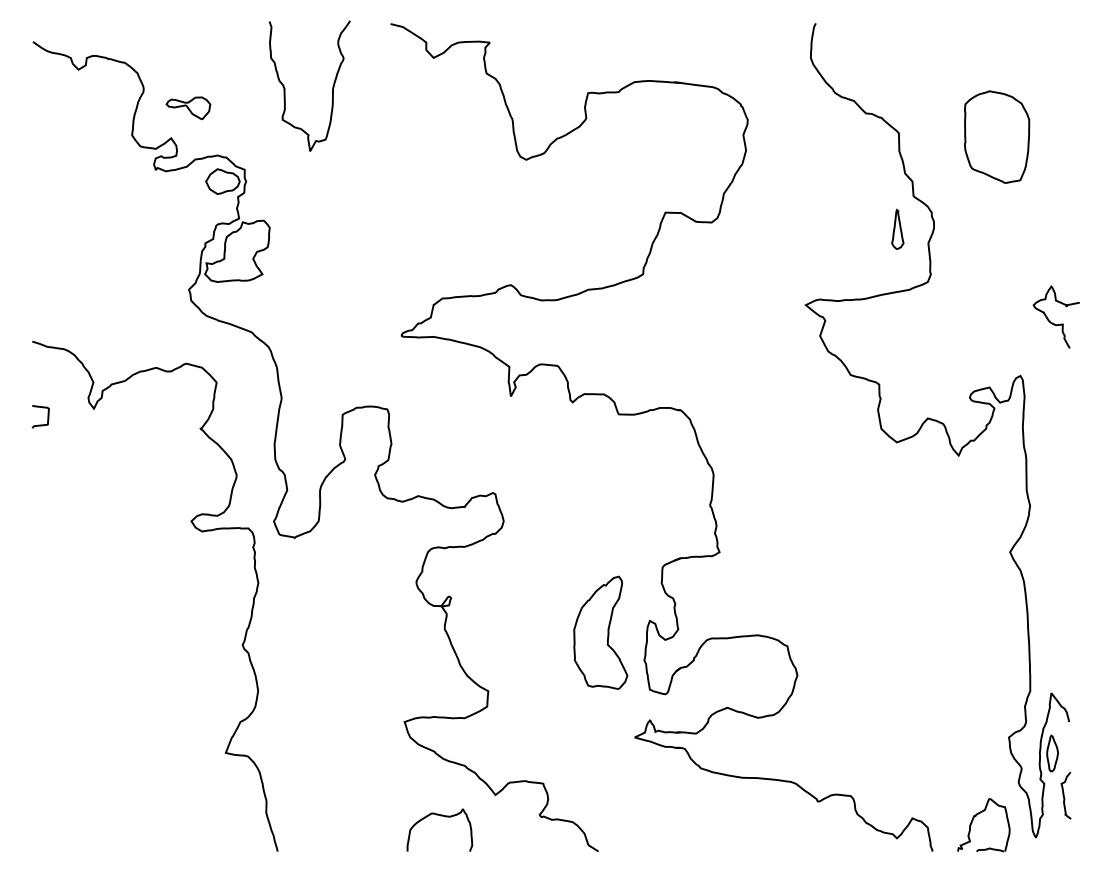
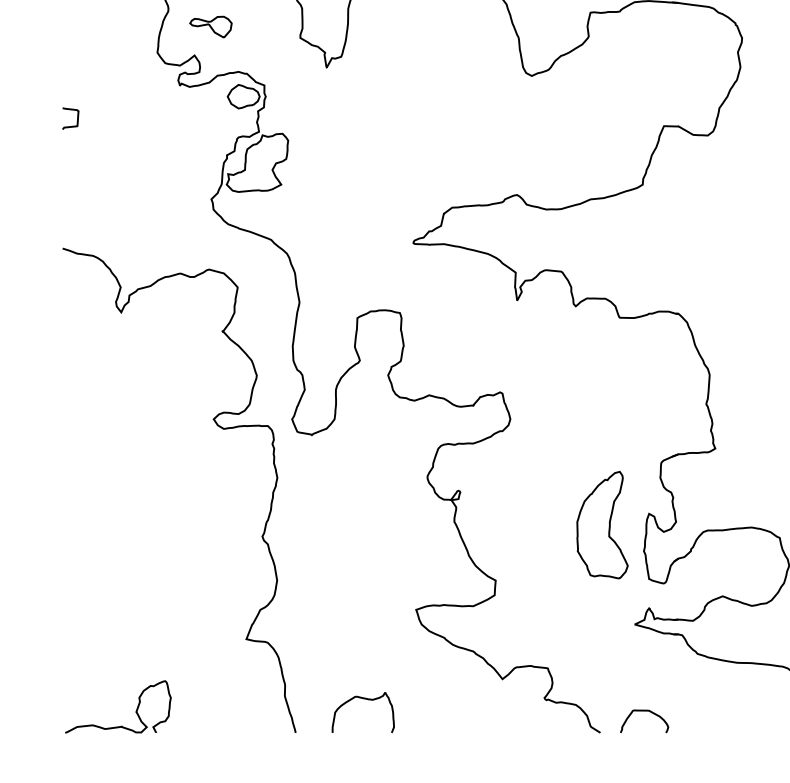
curve: (47, 416) -> (77, 118), moved
curve: (440, 816) -> (363, 699), moved
curve: (109, 827) -> (135, 710), added
curve: (648, 829) -> (647, 711), added

